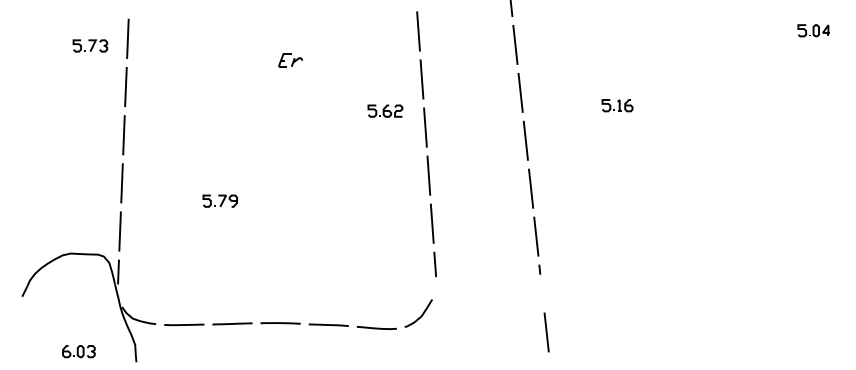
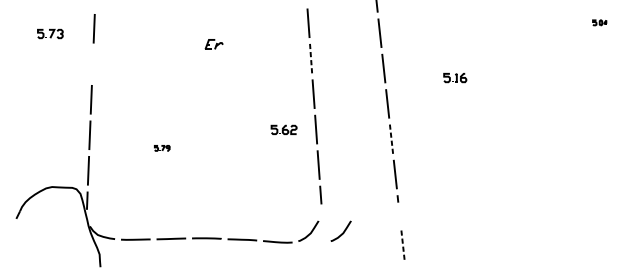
part: (813, 30) -> (599, 22), size x0.6
part: (90, 45) -> (50, 33), moved
line: (422, 79) -> (311, 58), solid -> dashed
line: (125, 86) -> (92, 63), removed
part: (385, 110) -> (284, 129), moved
line: (531, 189) -> (391, 139), solid -> dashed
part: (219, 200) -> (161, 147), size x0.6
curve: (465, 314) -> (343, 231), added
line: (546, 332) -> (402, 245), solid -> dashed
part: (78, 351) -> (57, 259), removed

